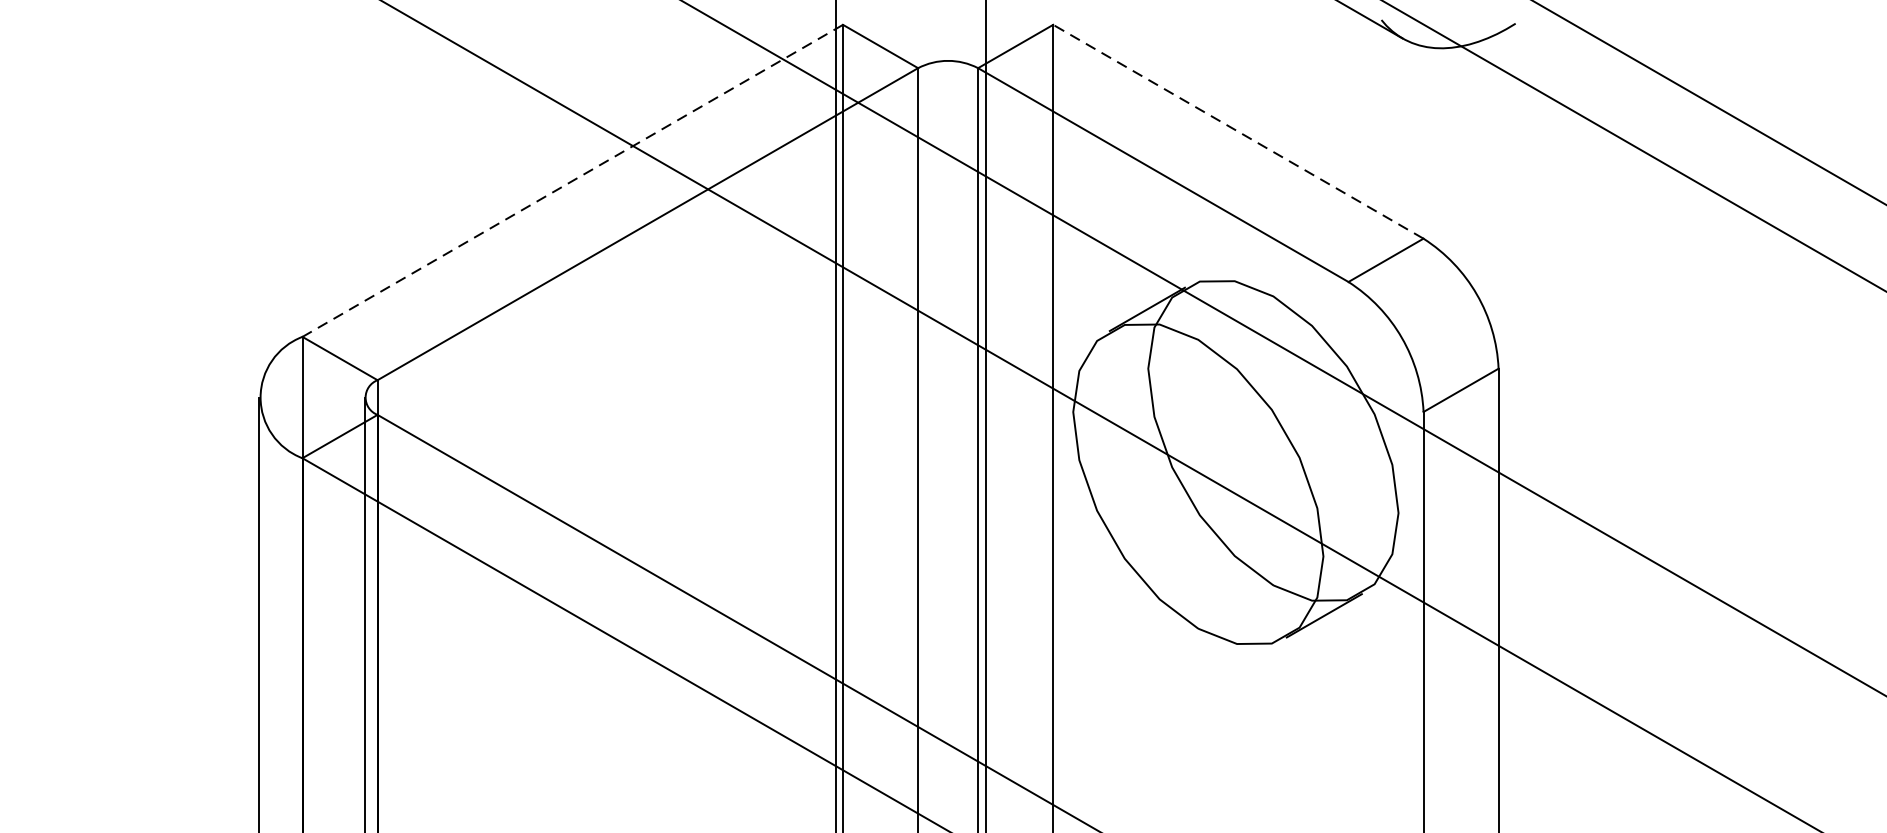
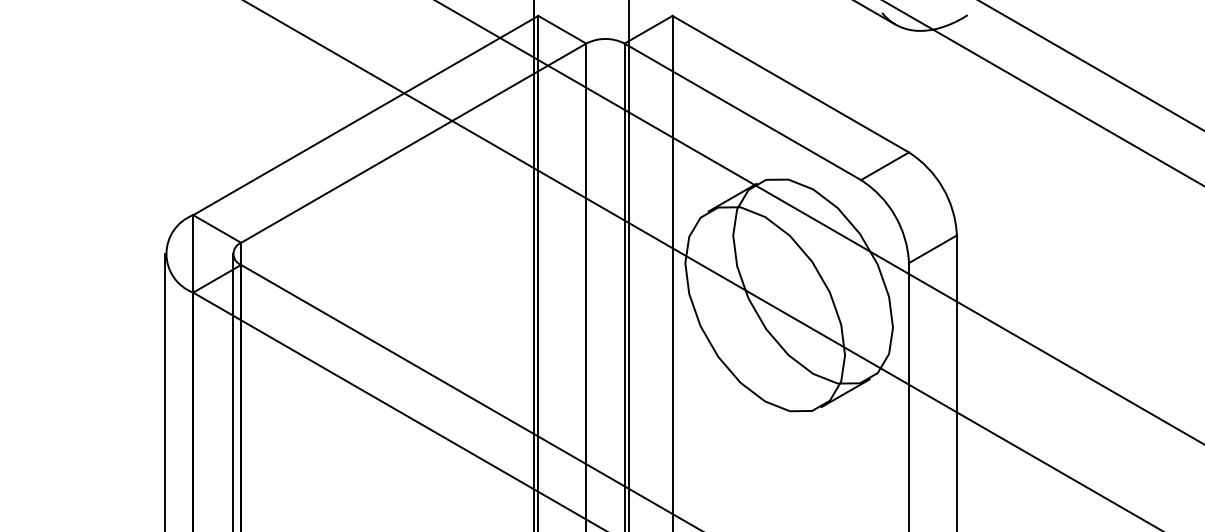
line: (1237, 132) -> (790, 84), dashed -> solid
line: (572, 180) -> (365, 115), dashed -> solid

